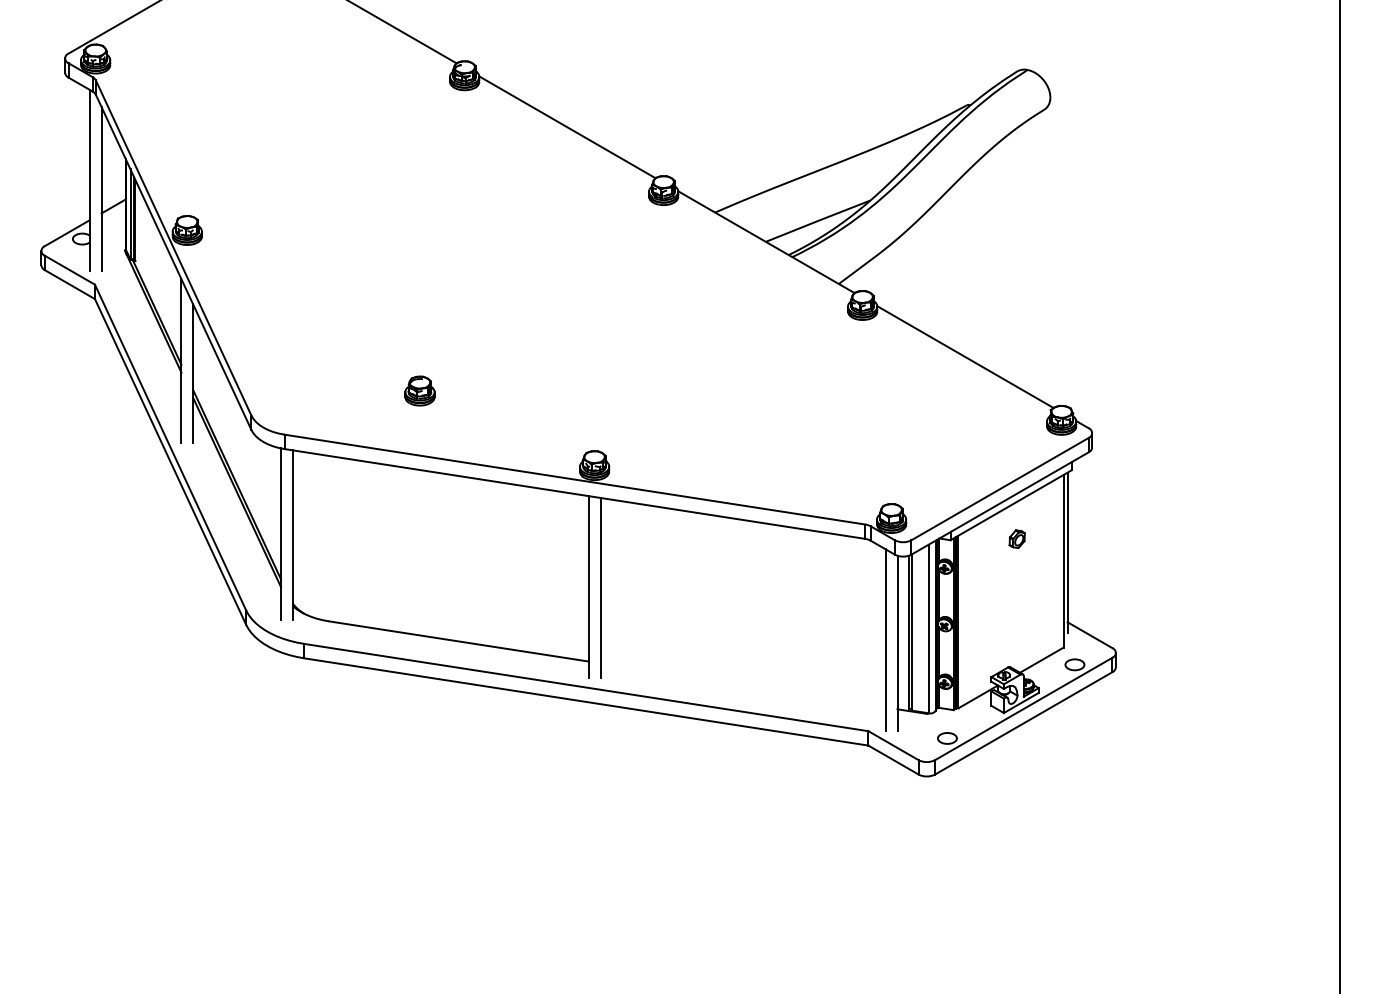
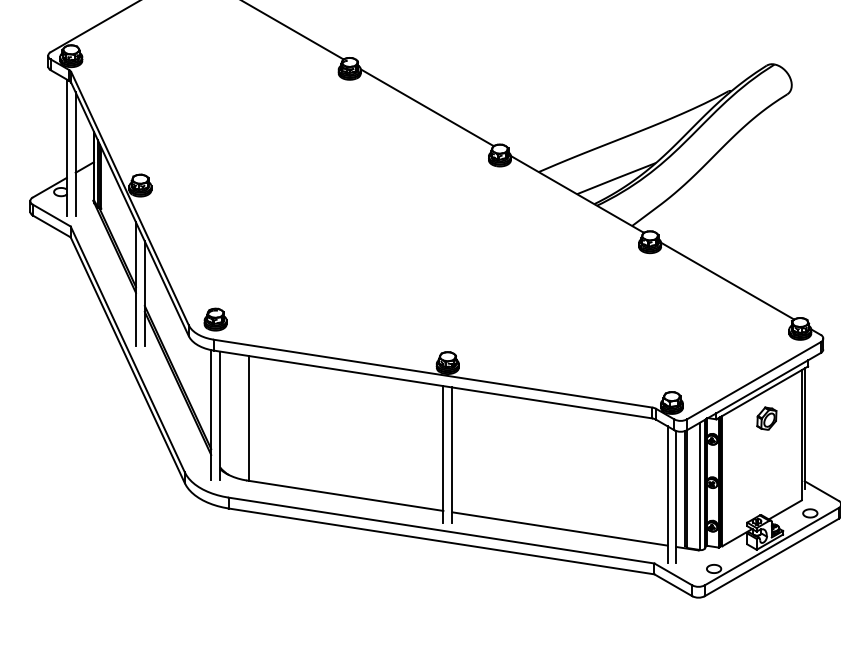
part: (419, 390) -> (215, 319), moved
line: (331, 538) -> (249, 418), added
part: (1016, 538) -> (766, 418), size x1.67
line: (742, 685) -> (559, 529), added

